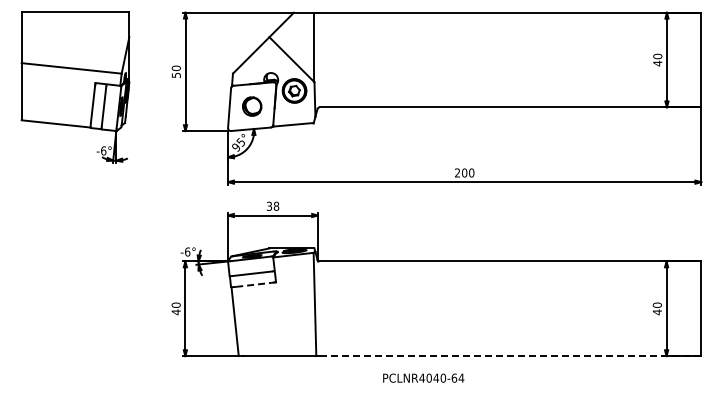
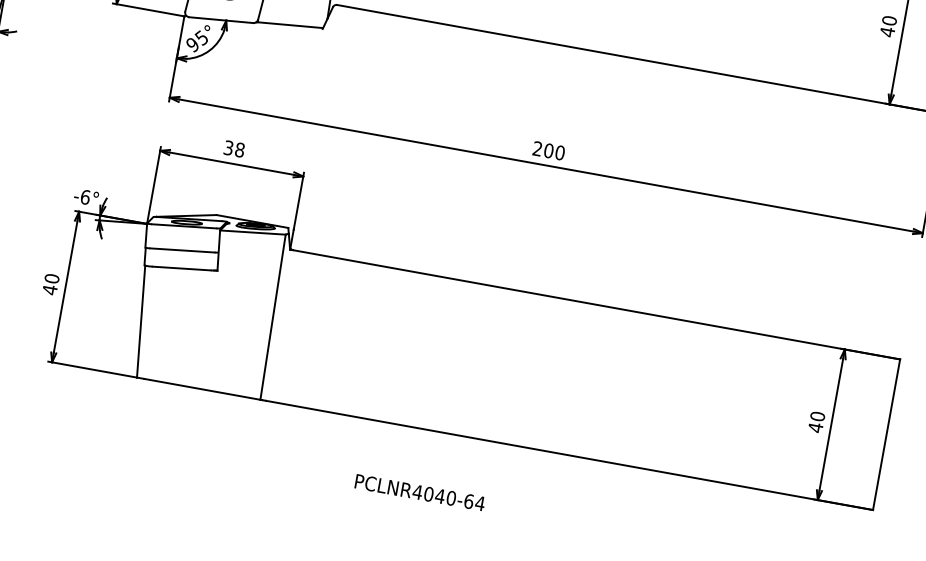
line: (254, 284) -> (182, 268), dashed -> solid
line: (510, 356) -> (569, 456), dashed -> solid
text: (423, 377) -> (419, 491), moved

